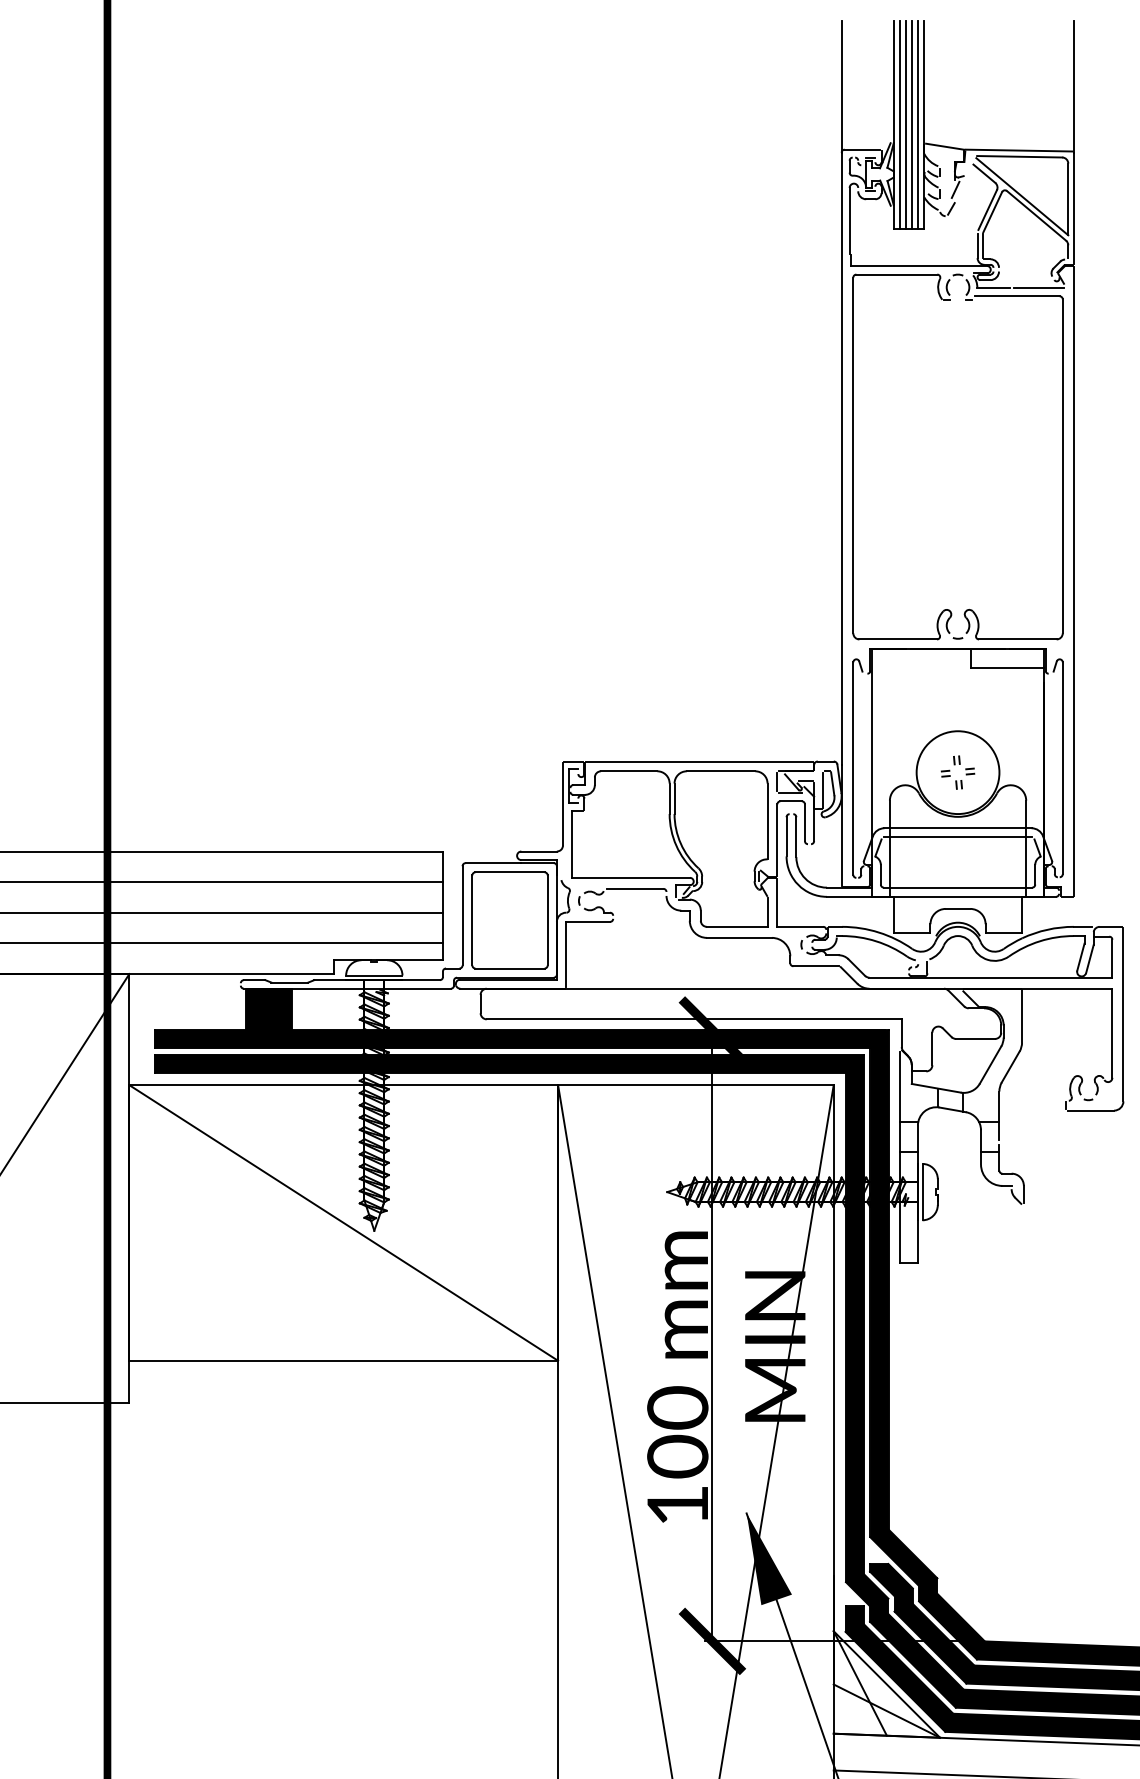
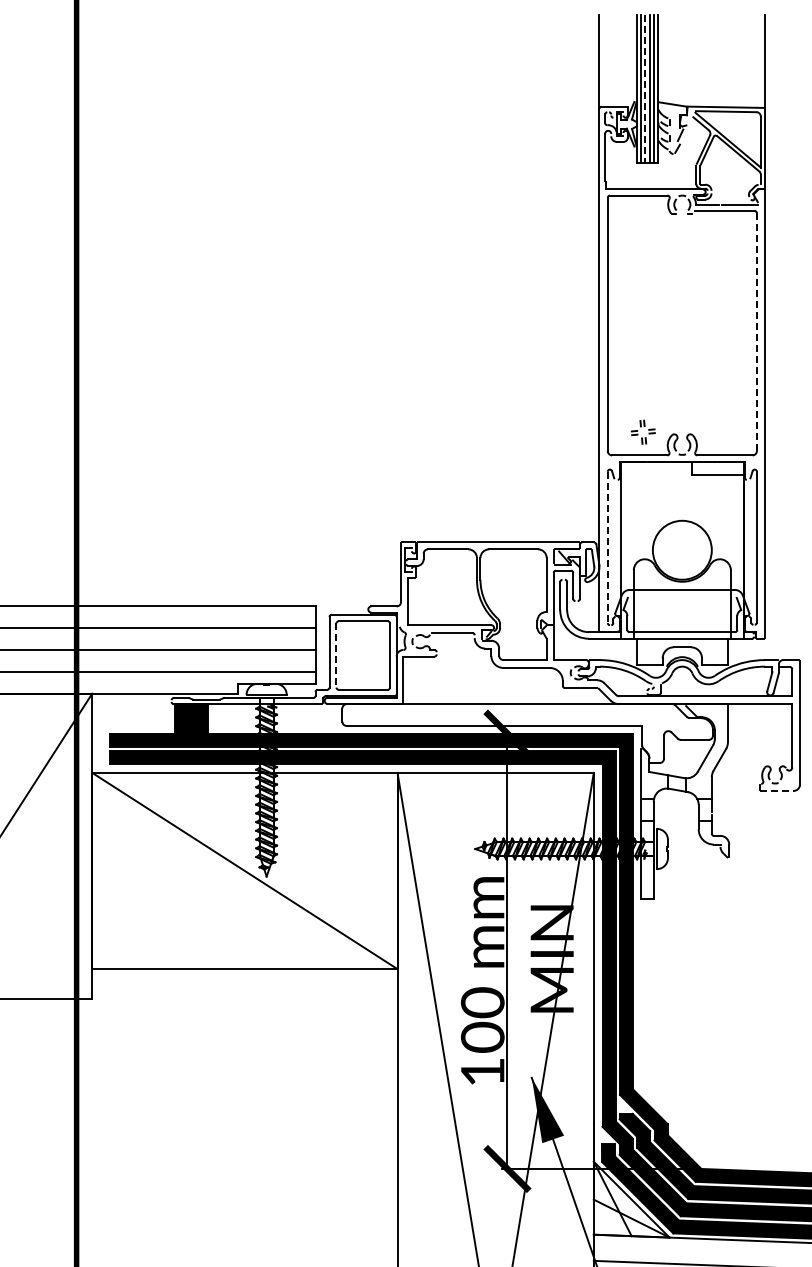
line: (906, 125) -> (645, 89), solid -> dashed
line: (1062, 466) -> (756, 332), solid -> dashed
line: (852, 768) -> (607, 547), solid -> dashed
part: (956, 771) -> (642, 431), moved
line: (956, 837) -> (681, 596), removed
line: (472, 921) -> (336, 656), solid -> dashed
line: (1090, 1109) -> (776, 790), solid -> dashed

